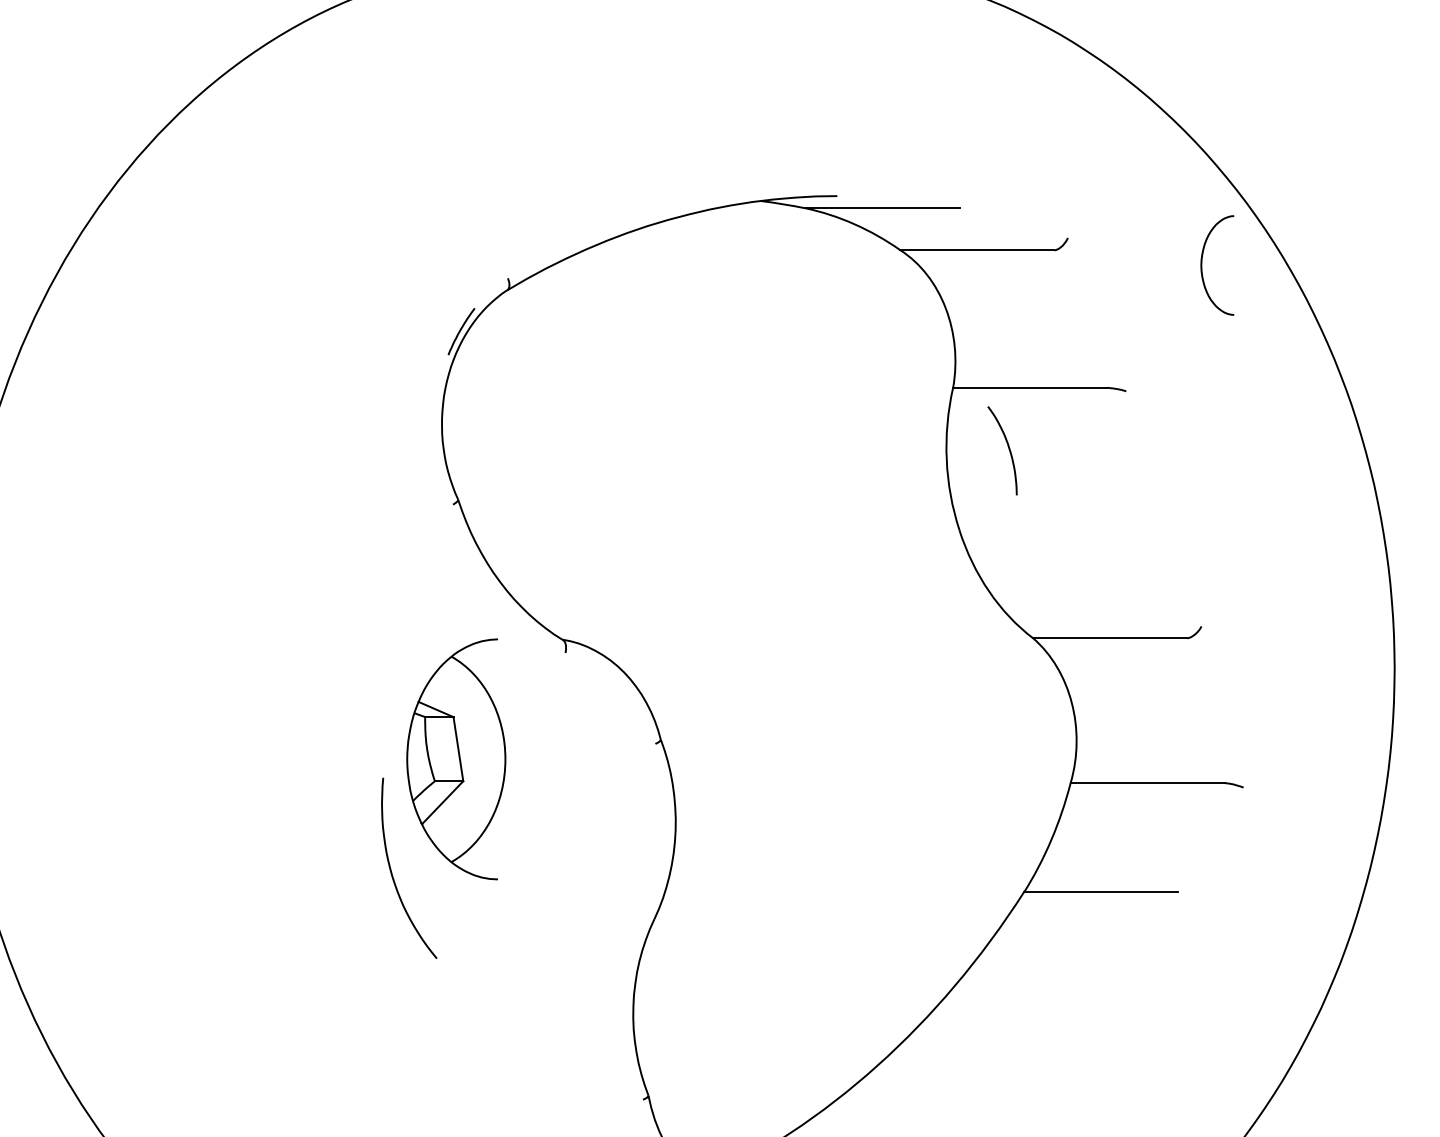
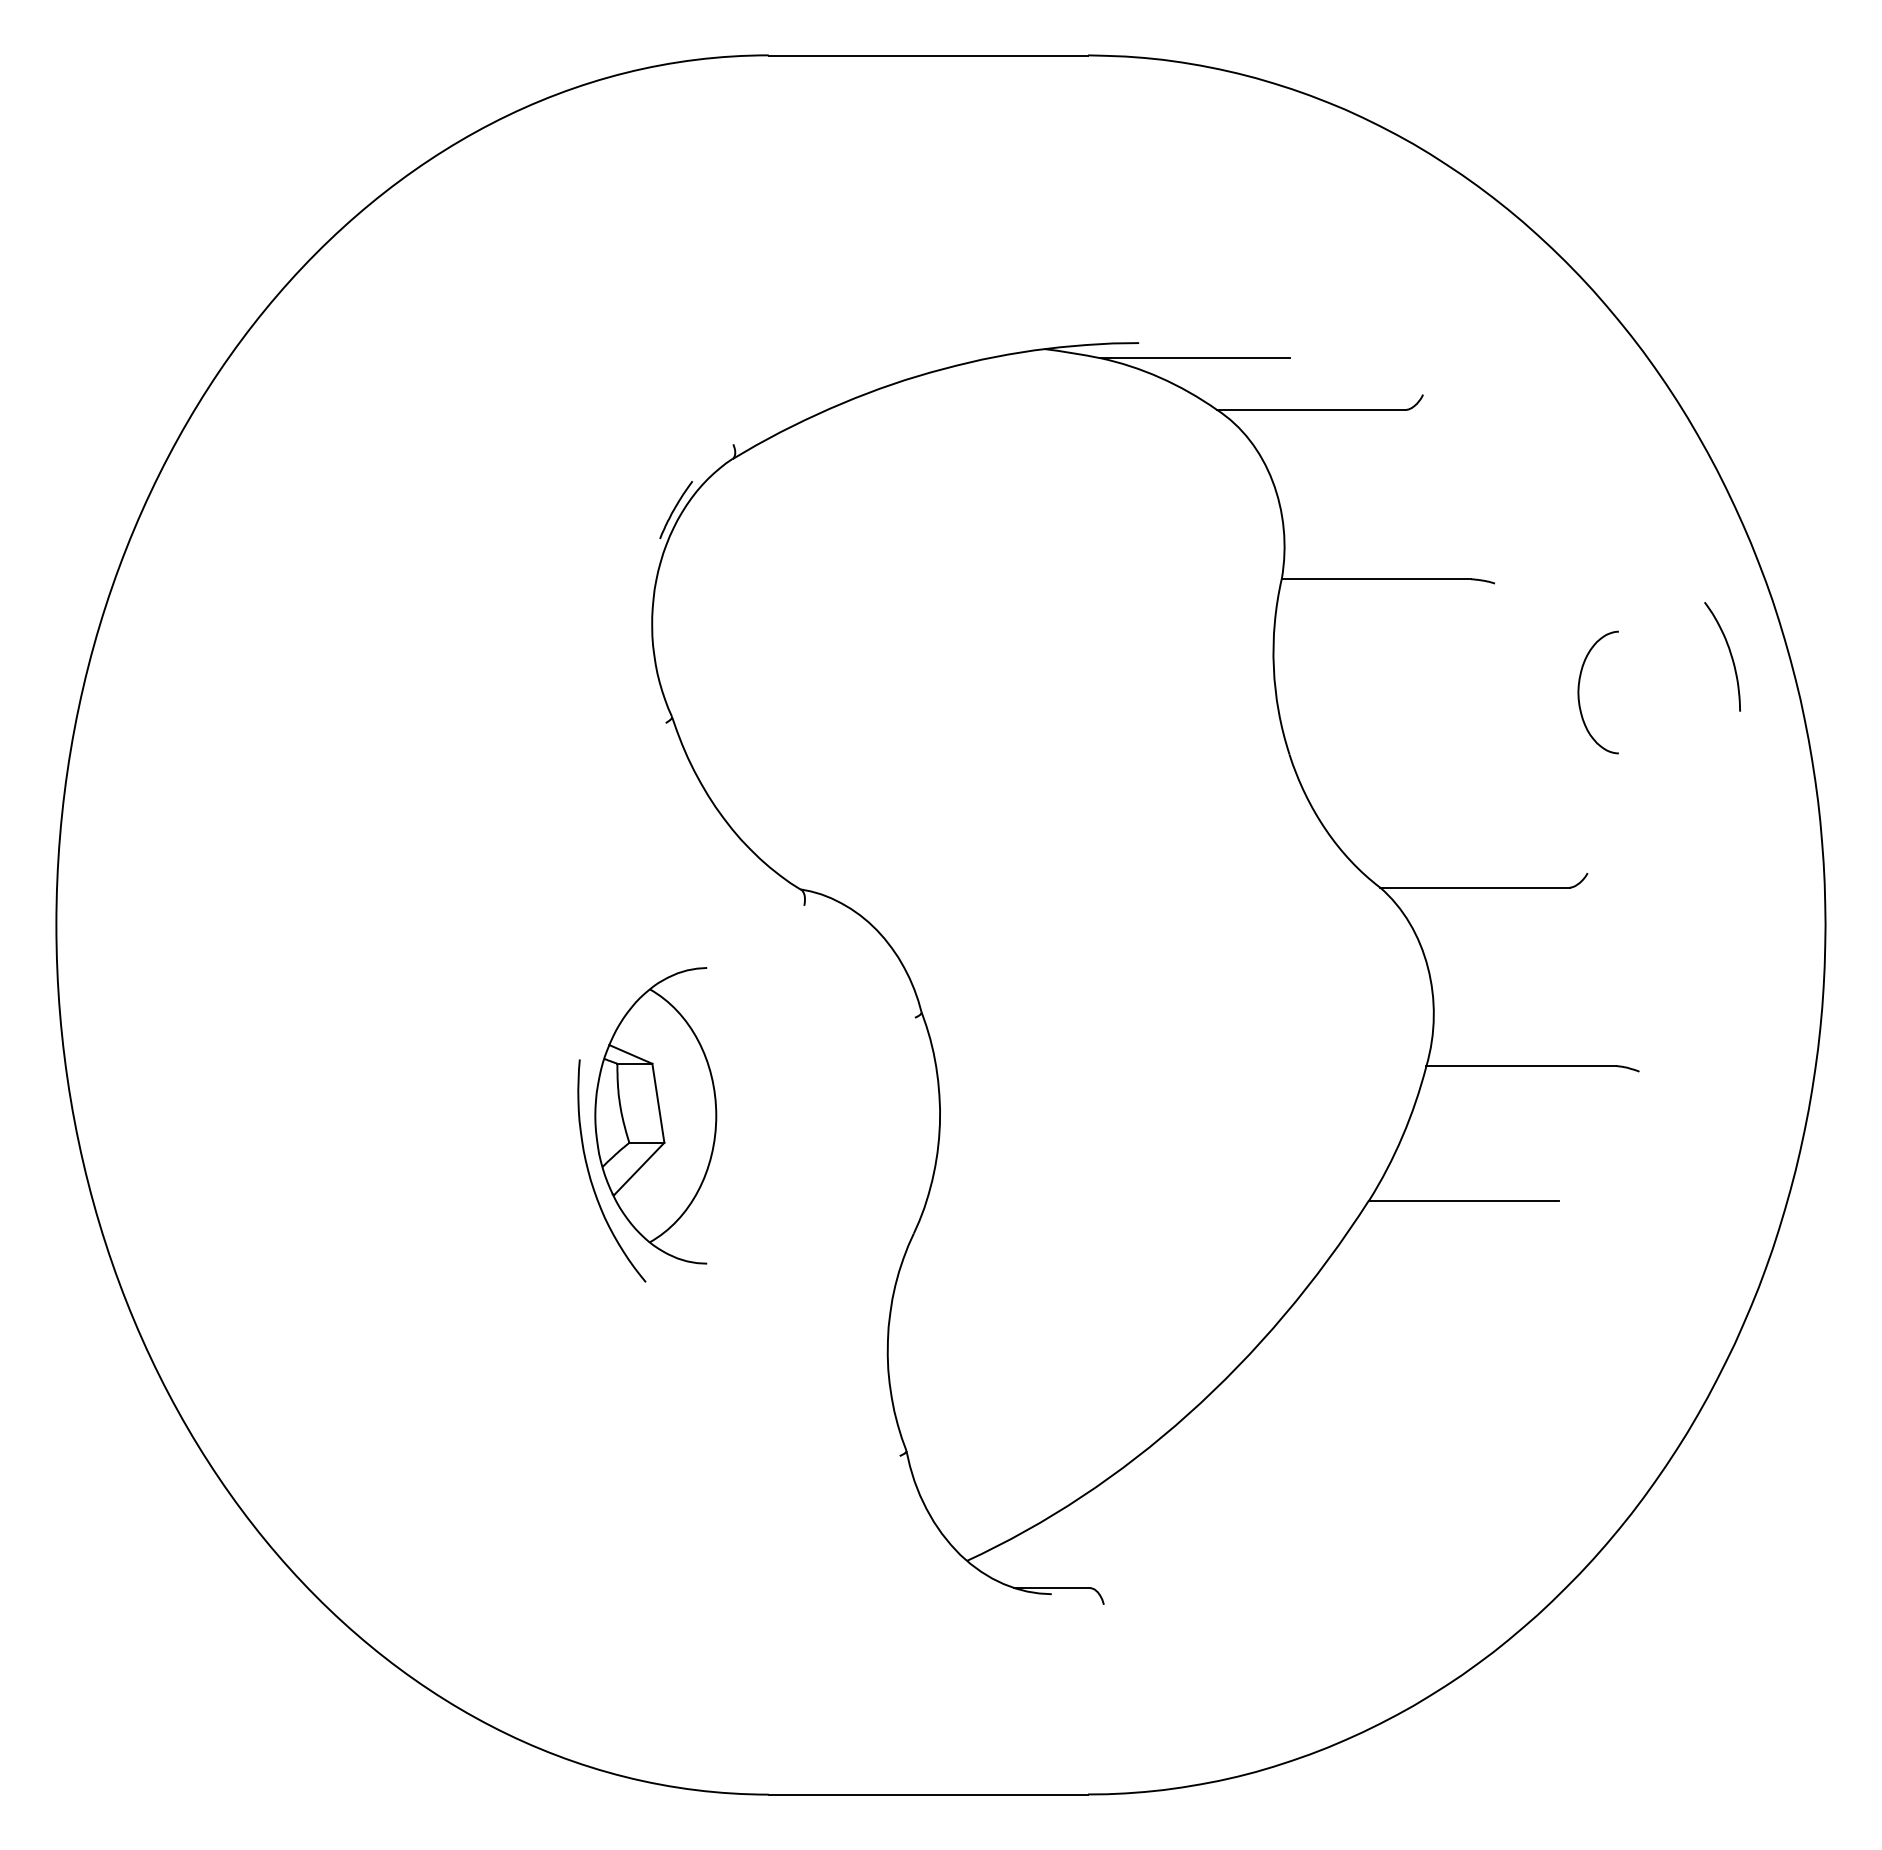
curve: (1202, 265) -> (1579, 692), moved
curve: (1008, 448) -> (1729, 653), moved
part: (456, 759) -> (655, 1115), moved

